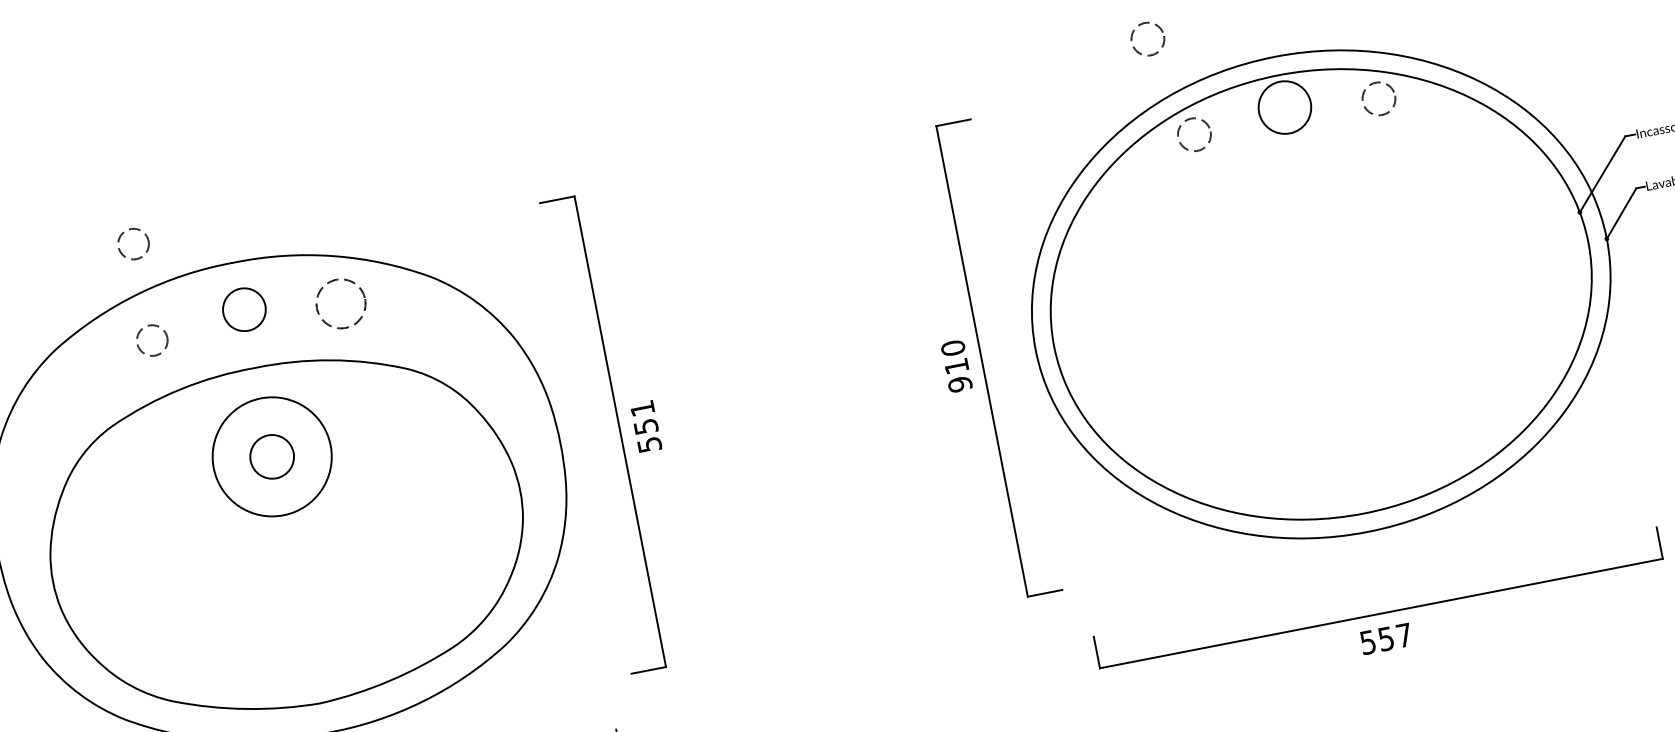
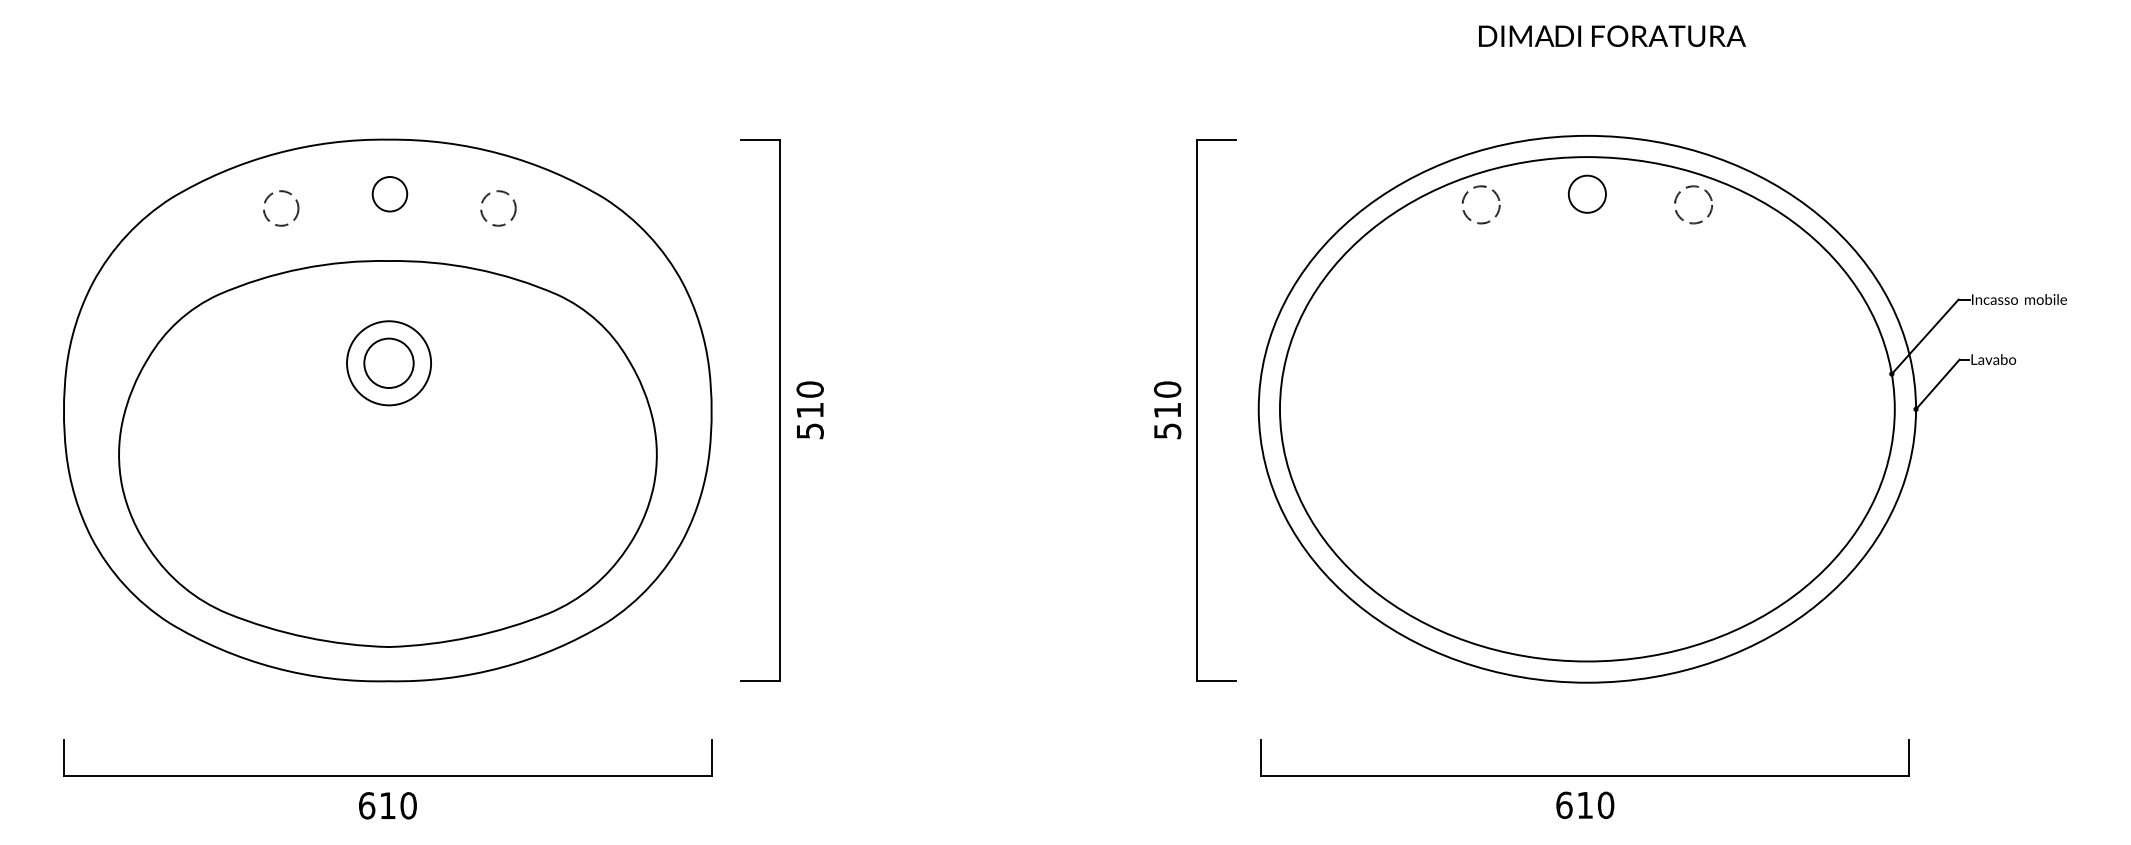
circle: (1147, 38) -> (1449, 88), removed
circle: (1284, 107) -> (1586, 193), size x0.62
circle: (133, 244) -> (281, 97), removed
circle: (341, 303) -> (498, 208), size x0.62
part: (244, 310) -> (389, 194), size x0.71
text: (960, 384) -> (1167, 431), 910 -> 510
text: (643, 417) -> (809, 399), 551 -> 510
circle: (272, 456) -> (389, 363), size x0.62
text: (1386, 639) -> (1585, 805), 557 -> 610

